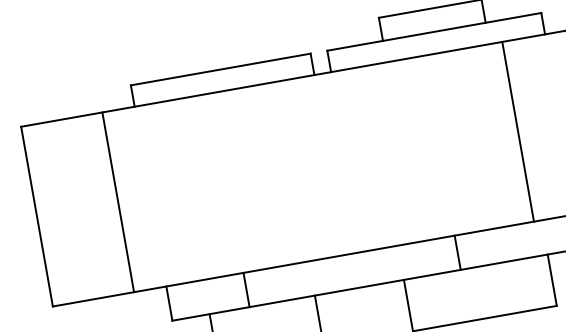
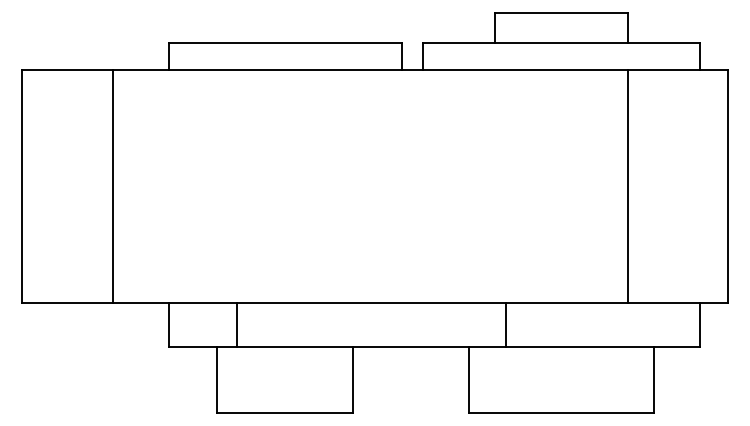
line: (518, 131) -> (627, 186), moved
line: (118, 202) -> (113, 186), moved
line: (457, 252) -> (505, 324), moved
line: (246, 289) -> (236, 324), moved

